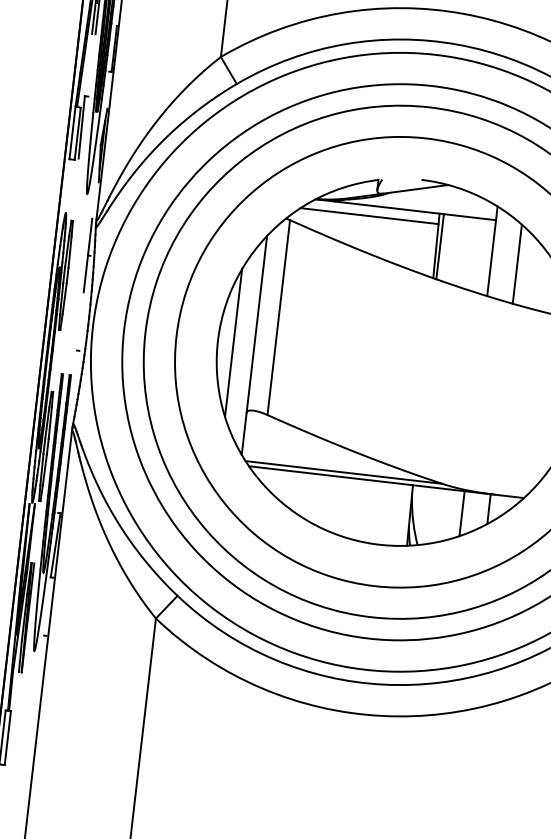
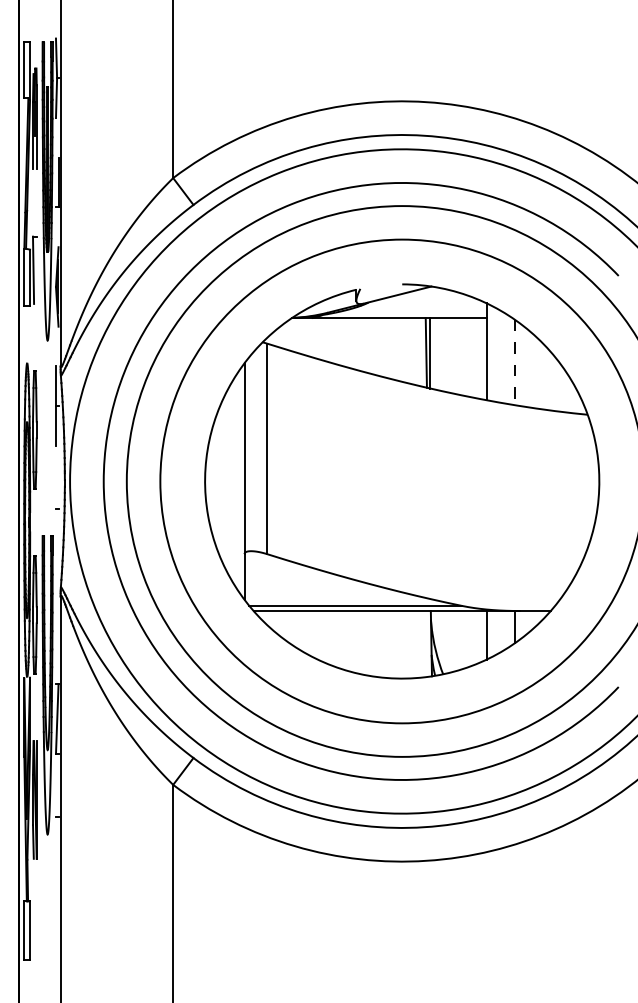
line: (368, 216) -> (350, 329), removed
line: (516, 264) -> (514, 362), solid -> dashed
line: (234, 343) -> (222, 481), removed

